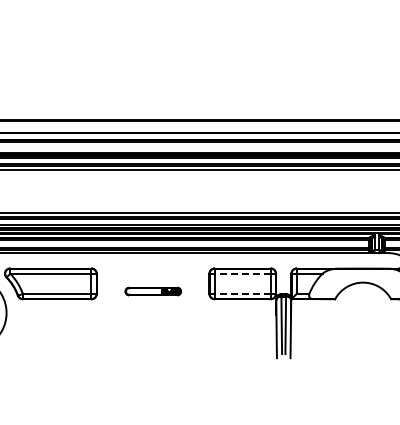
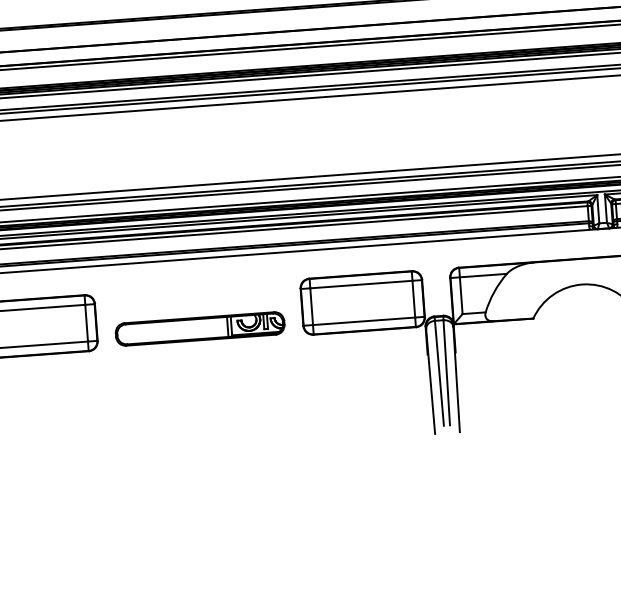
line: (242, 273) -> (360, 284), dashed -> solid
part: (153, 291) -> (200, 328), size x1.67
line: (242, 293) -> (363, 320), dashed -> solid

